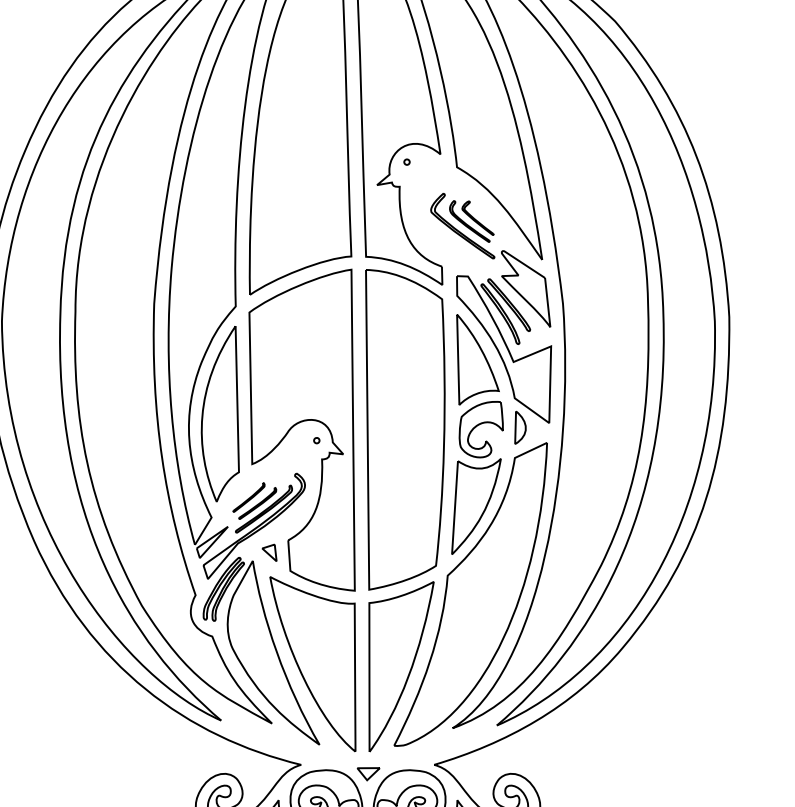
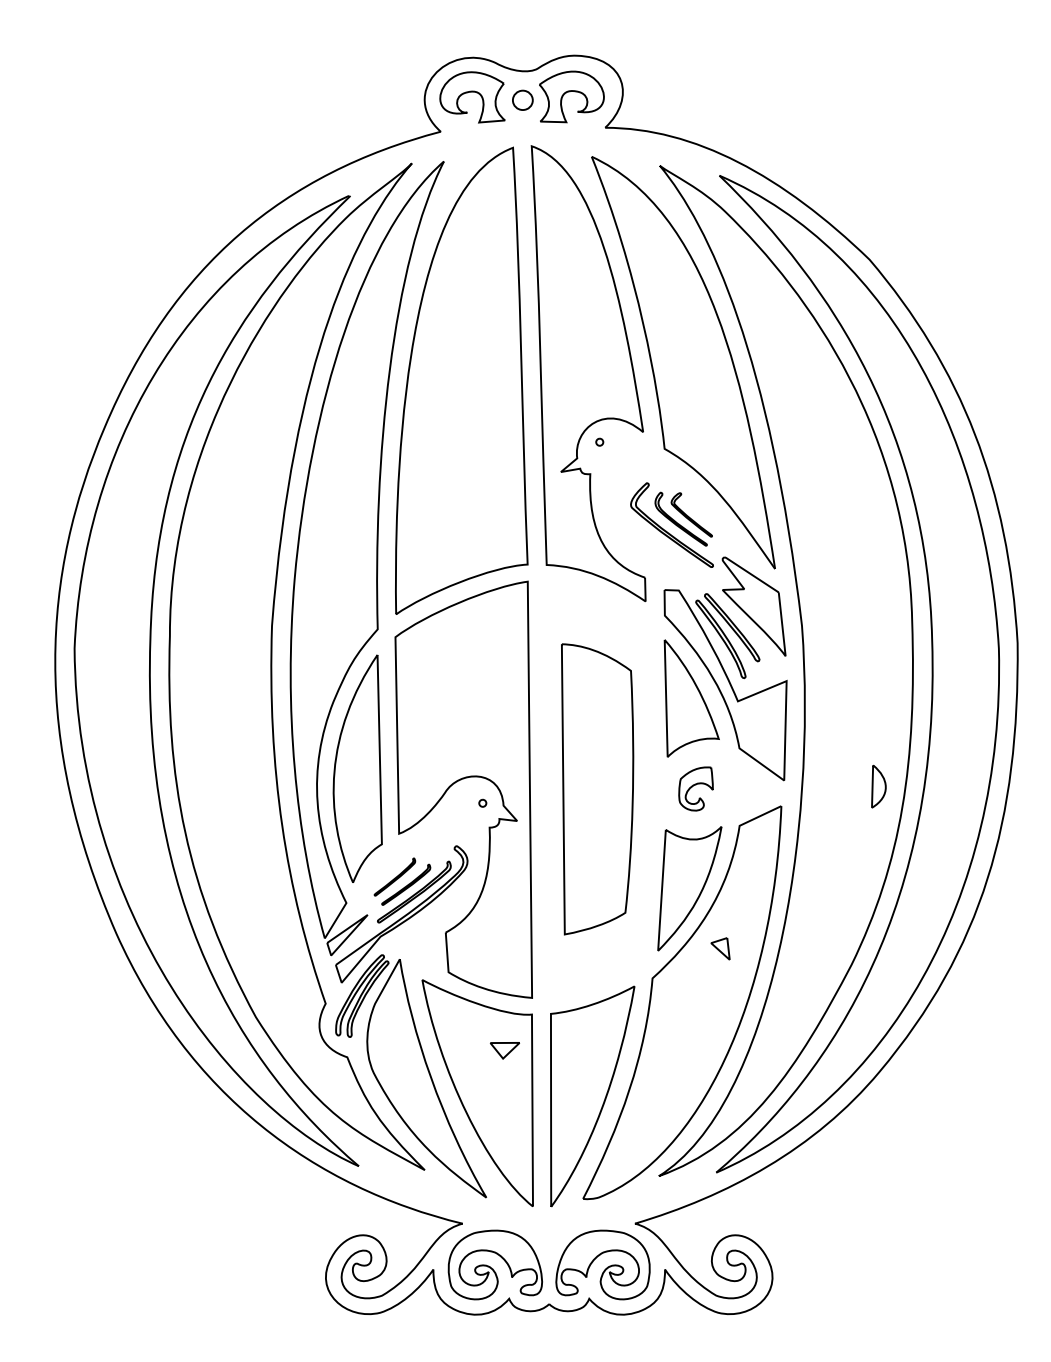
part: (520, 427) -> (878, 786), moved
part: (405, 429) -> (597, 789), size x0.7
part: (480, 429) -> (695, 788), size x0.6
part: (269, 552) -> (720, 948), moved
part: (368, 773) -> (504, 1050), moved

